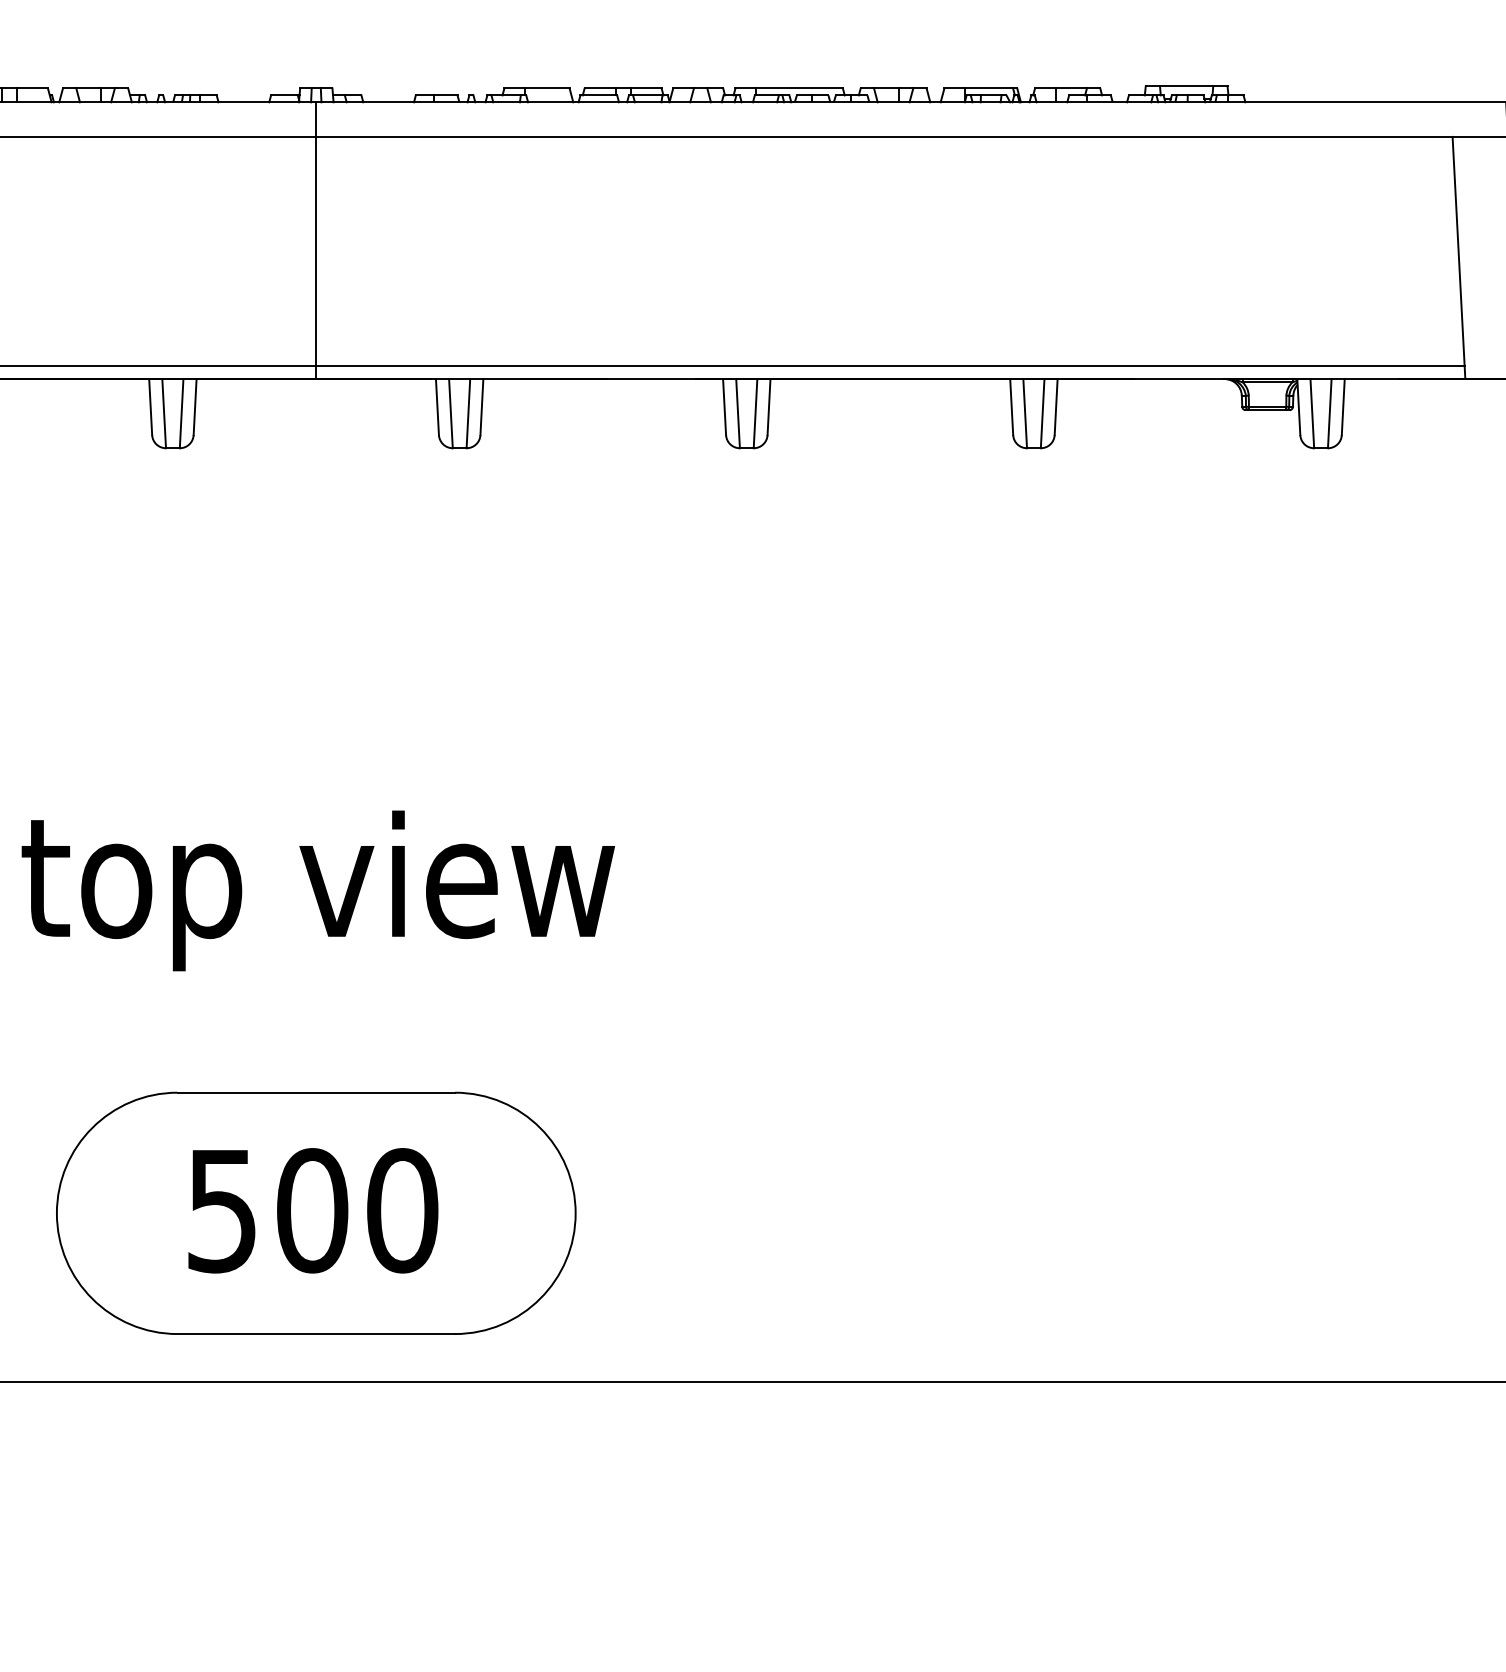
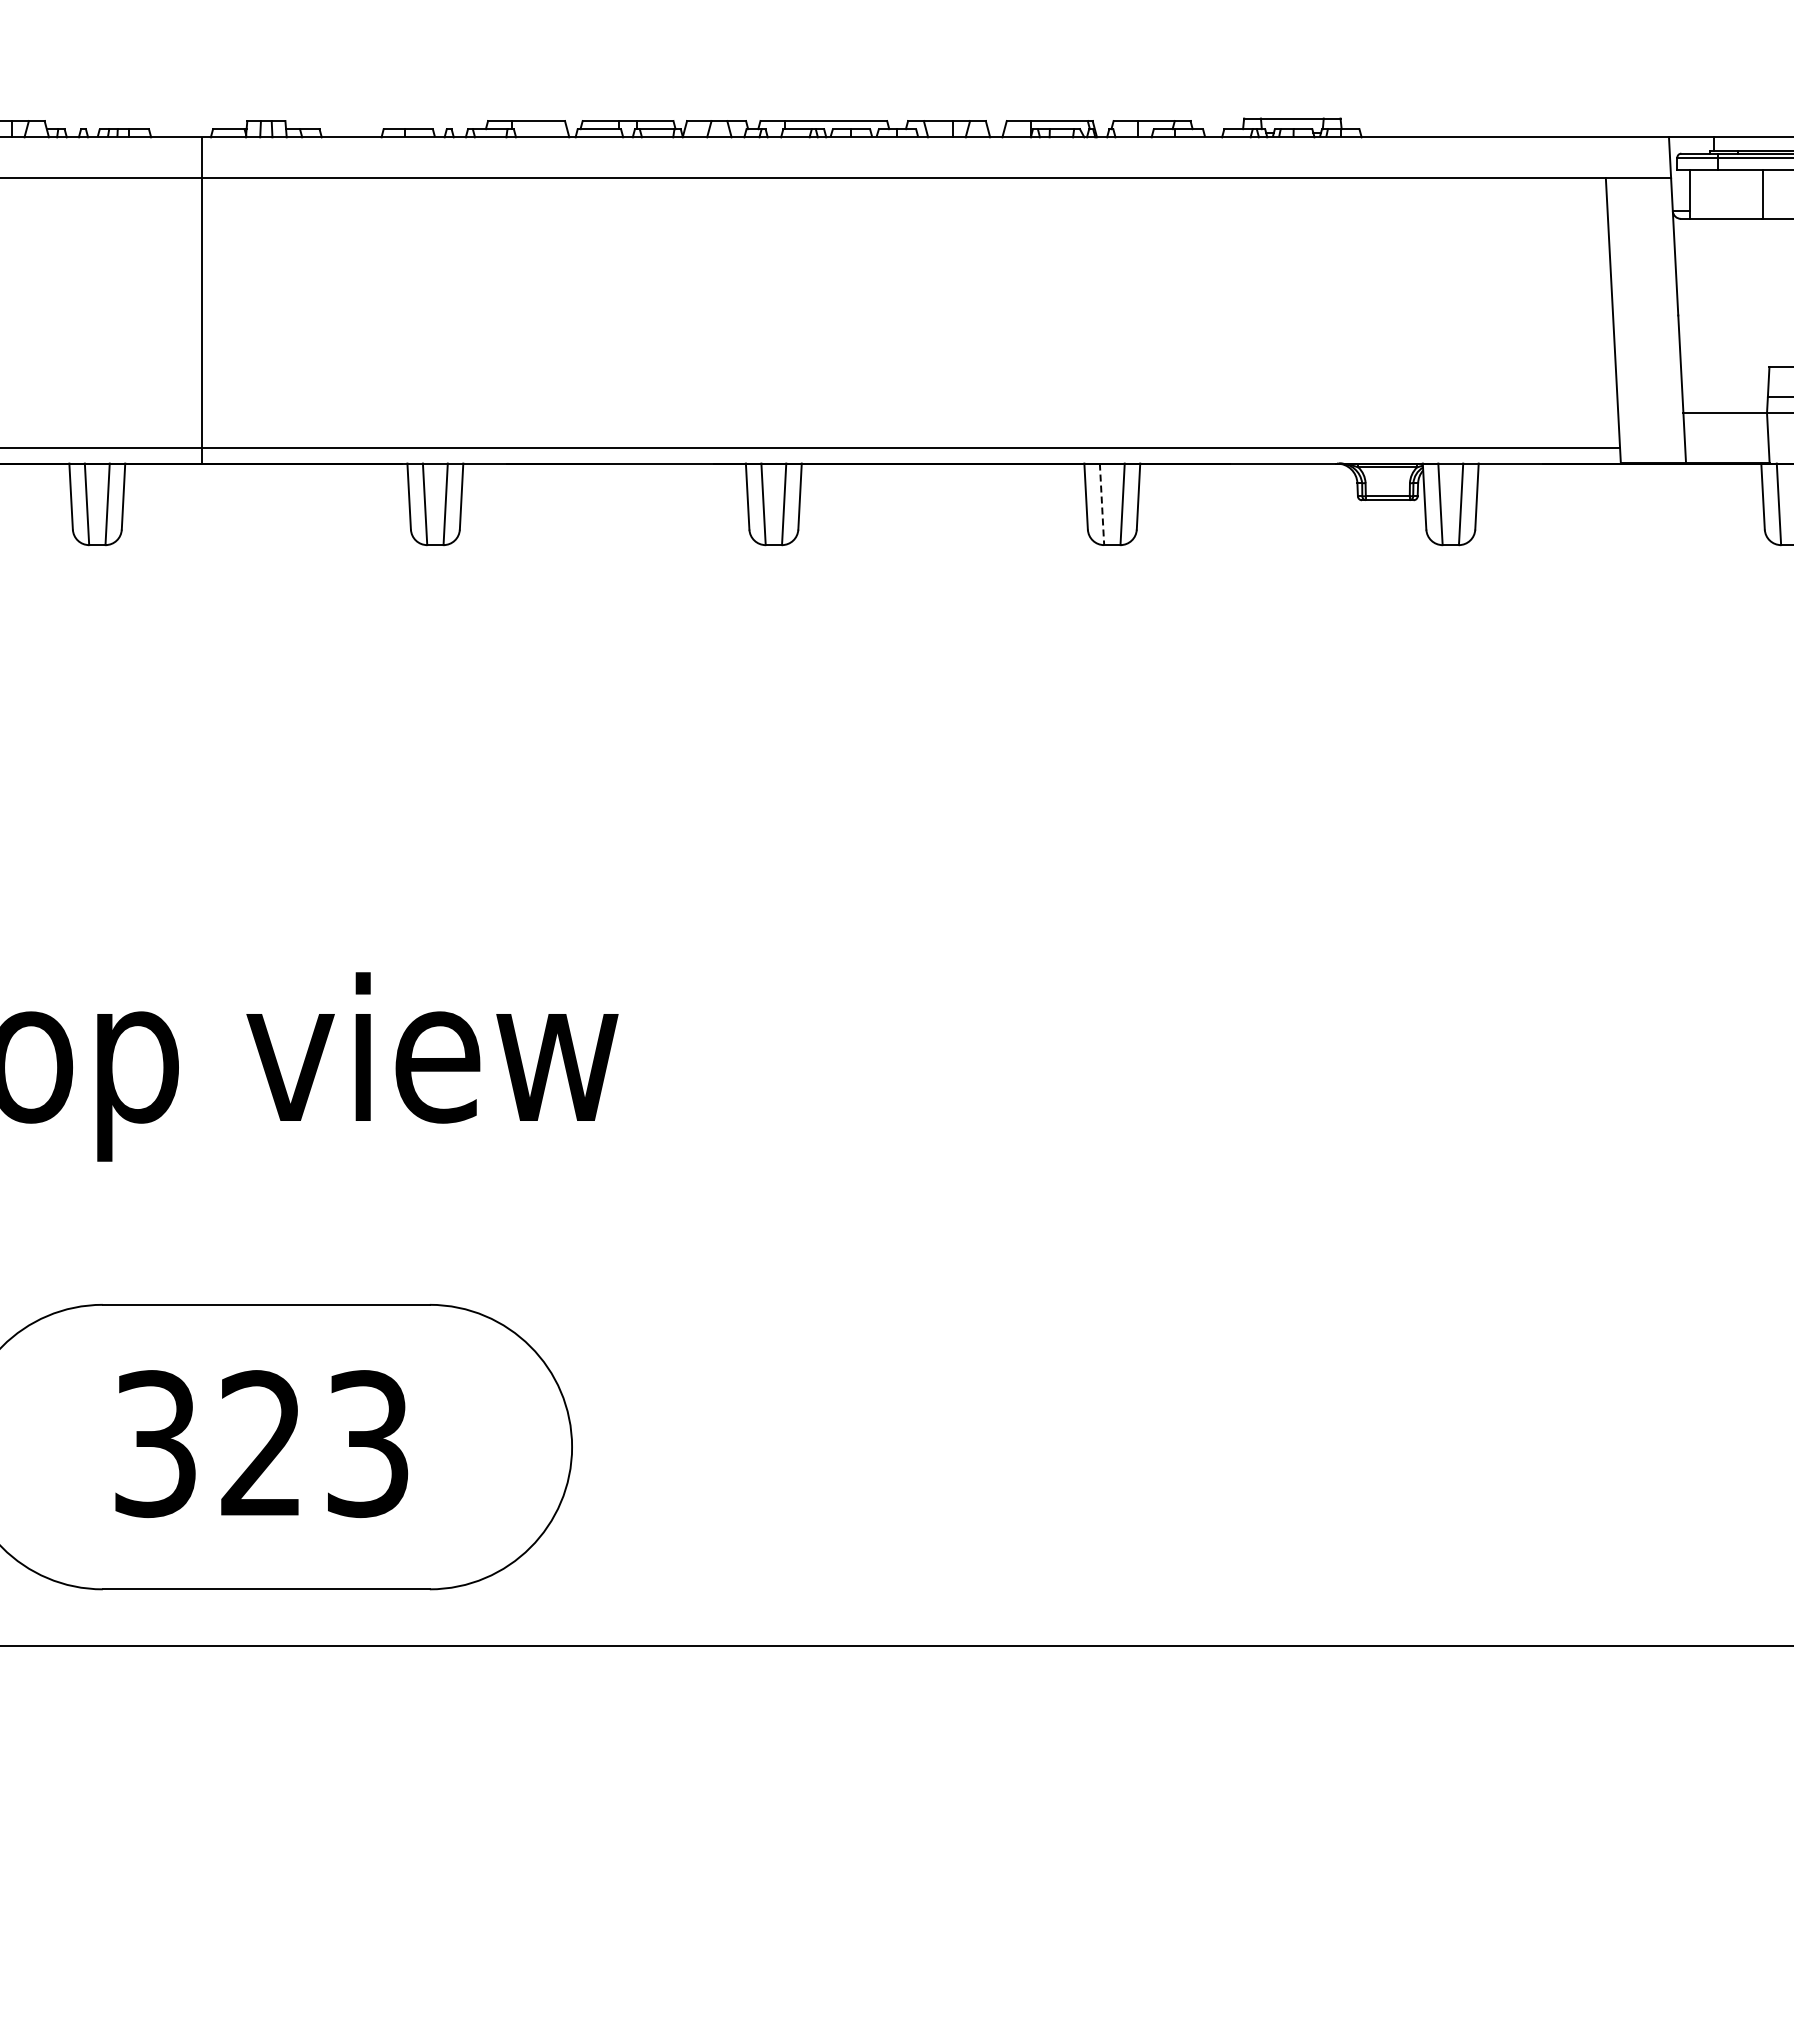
line: (316, 240) -> (202, 300), moved
line: (1025, 413) -> (1102, 504), solid -> dashed
text: (313, 1211) -> (262, 1444), 500 -> 323

